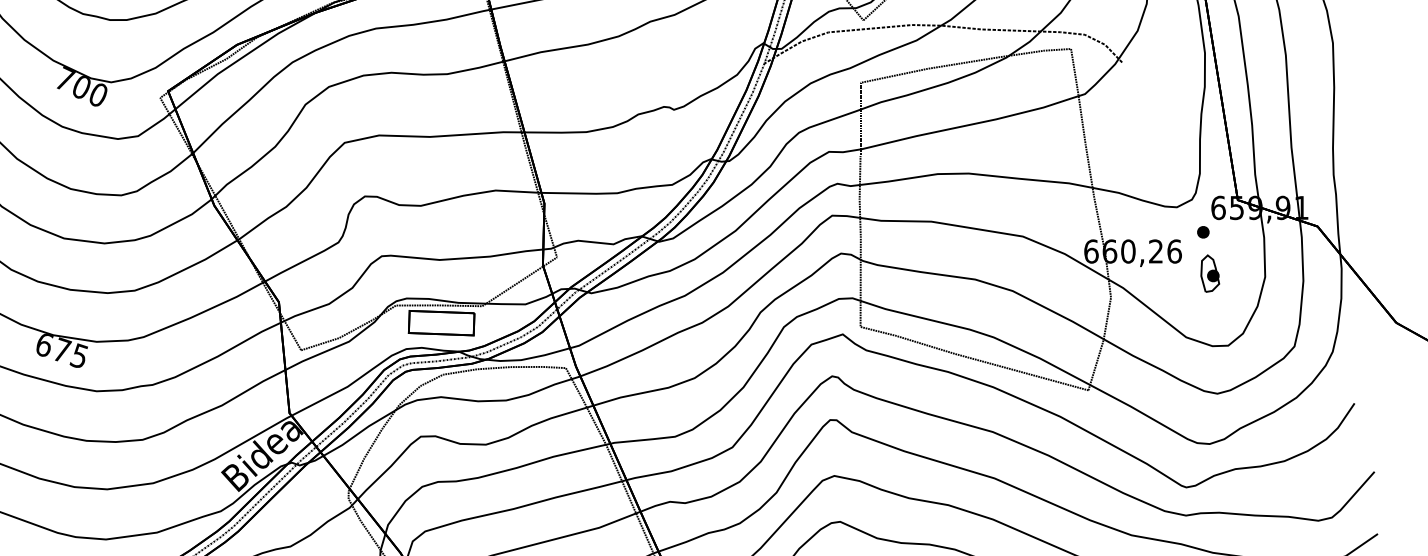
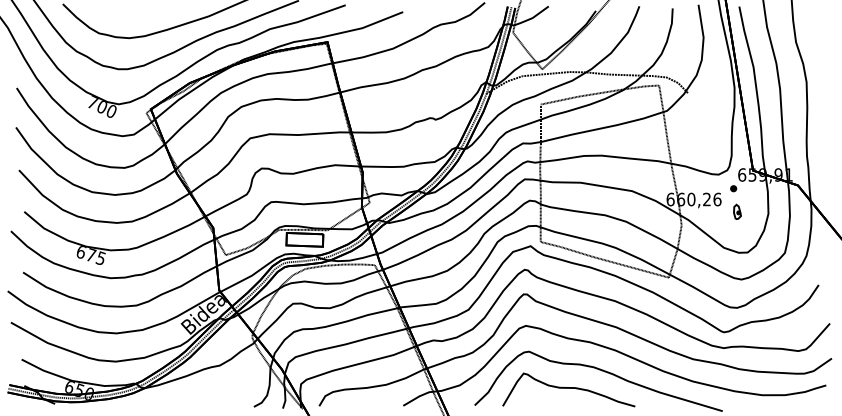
part: (1210, 272) -> (737, 211), size x0.7

